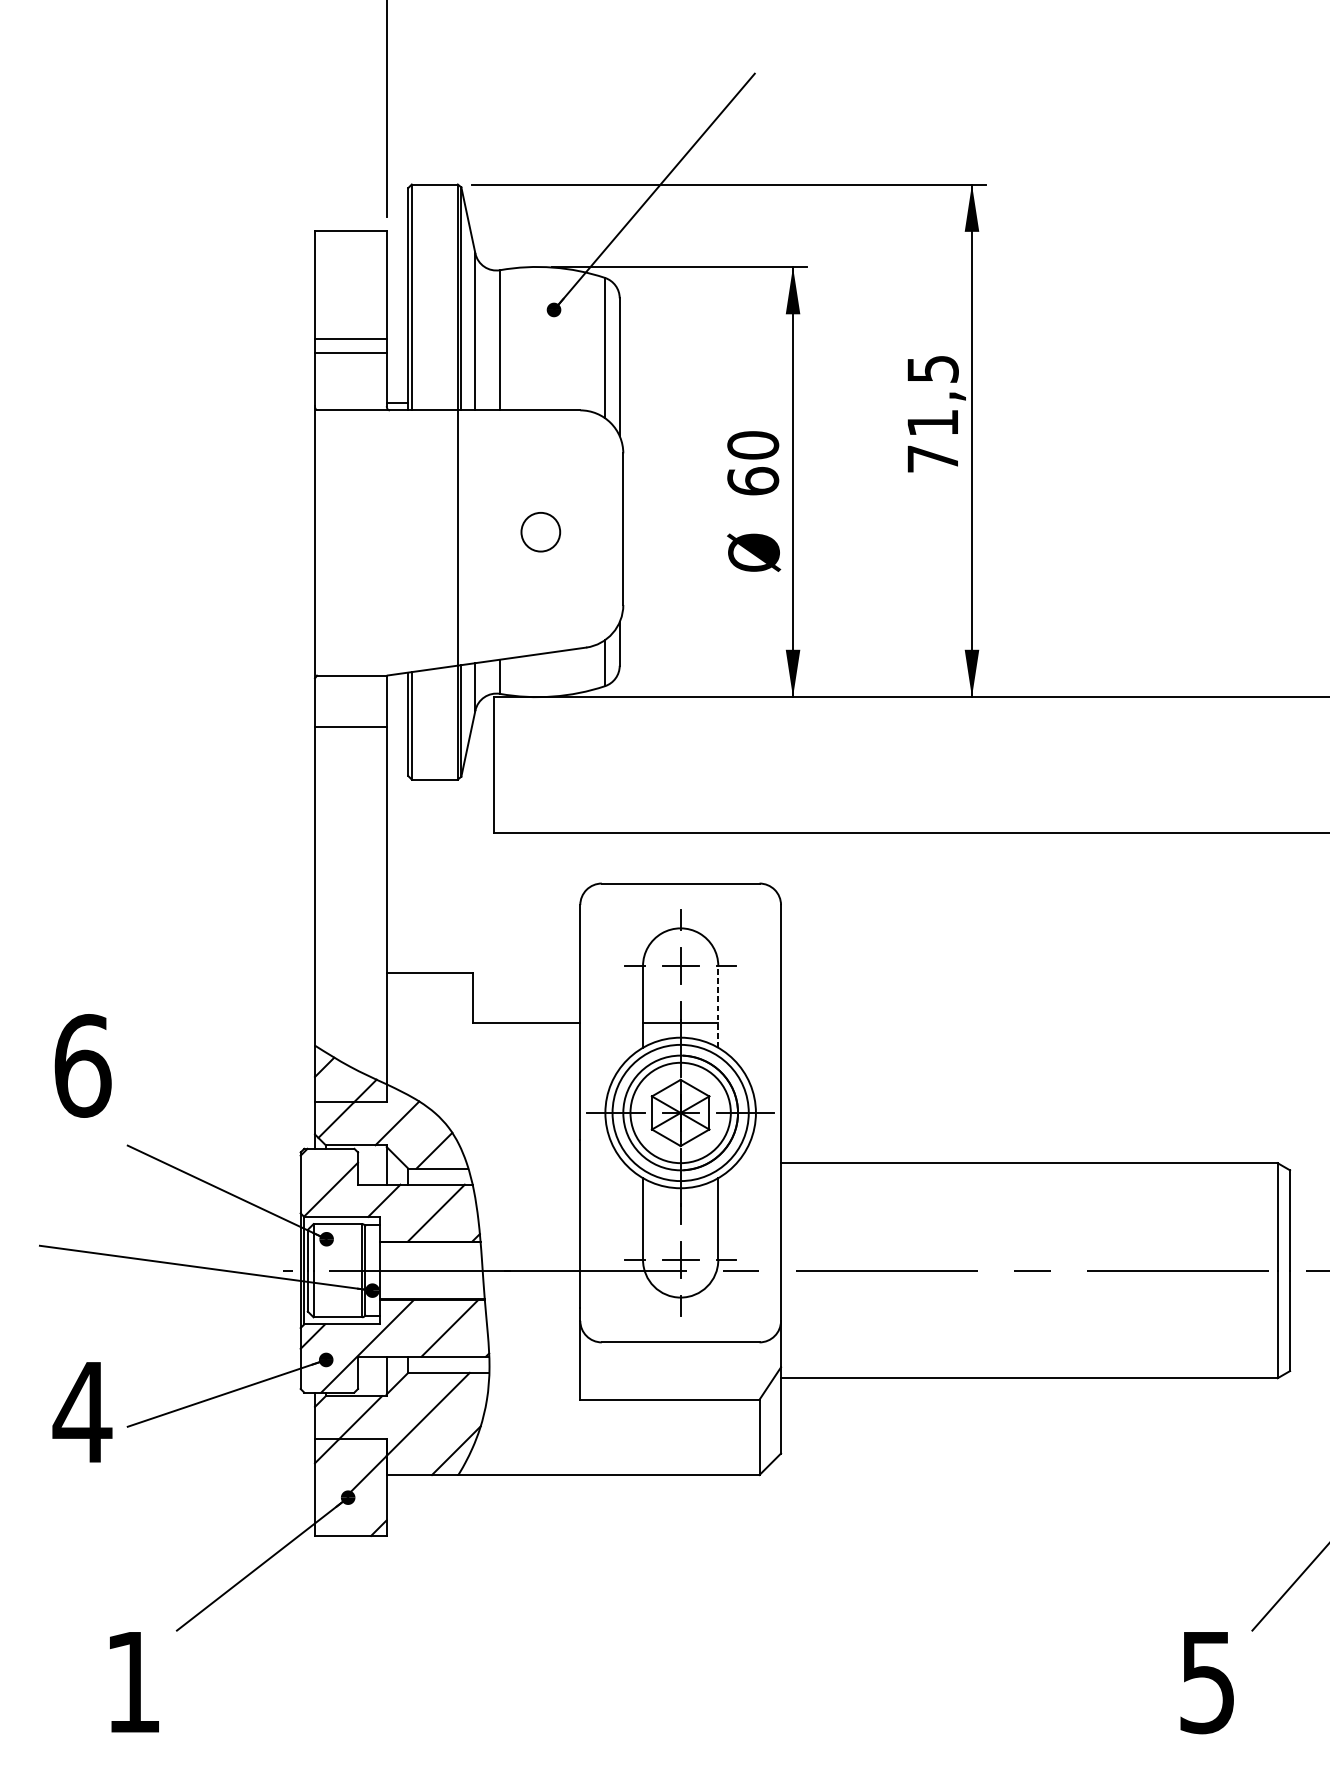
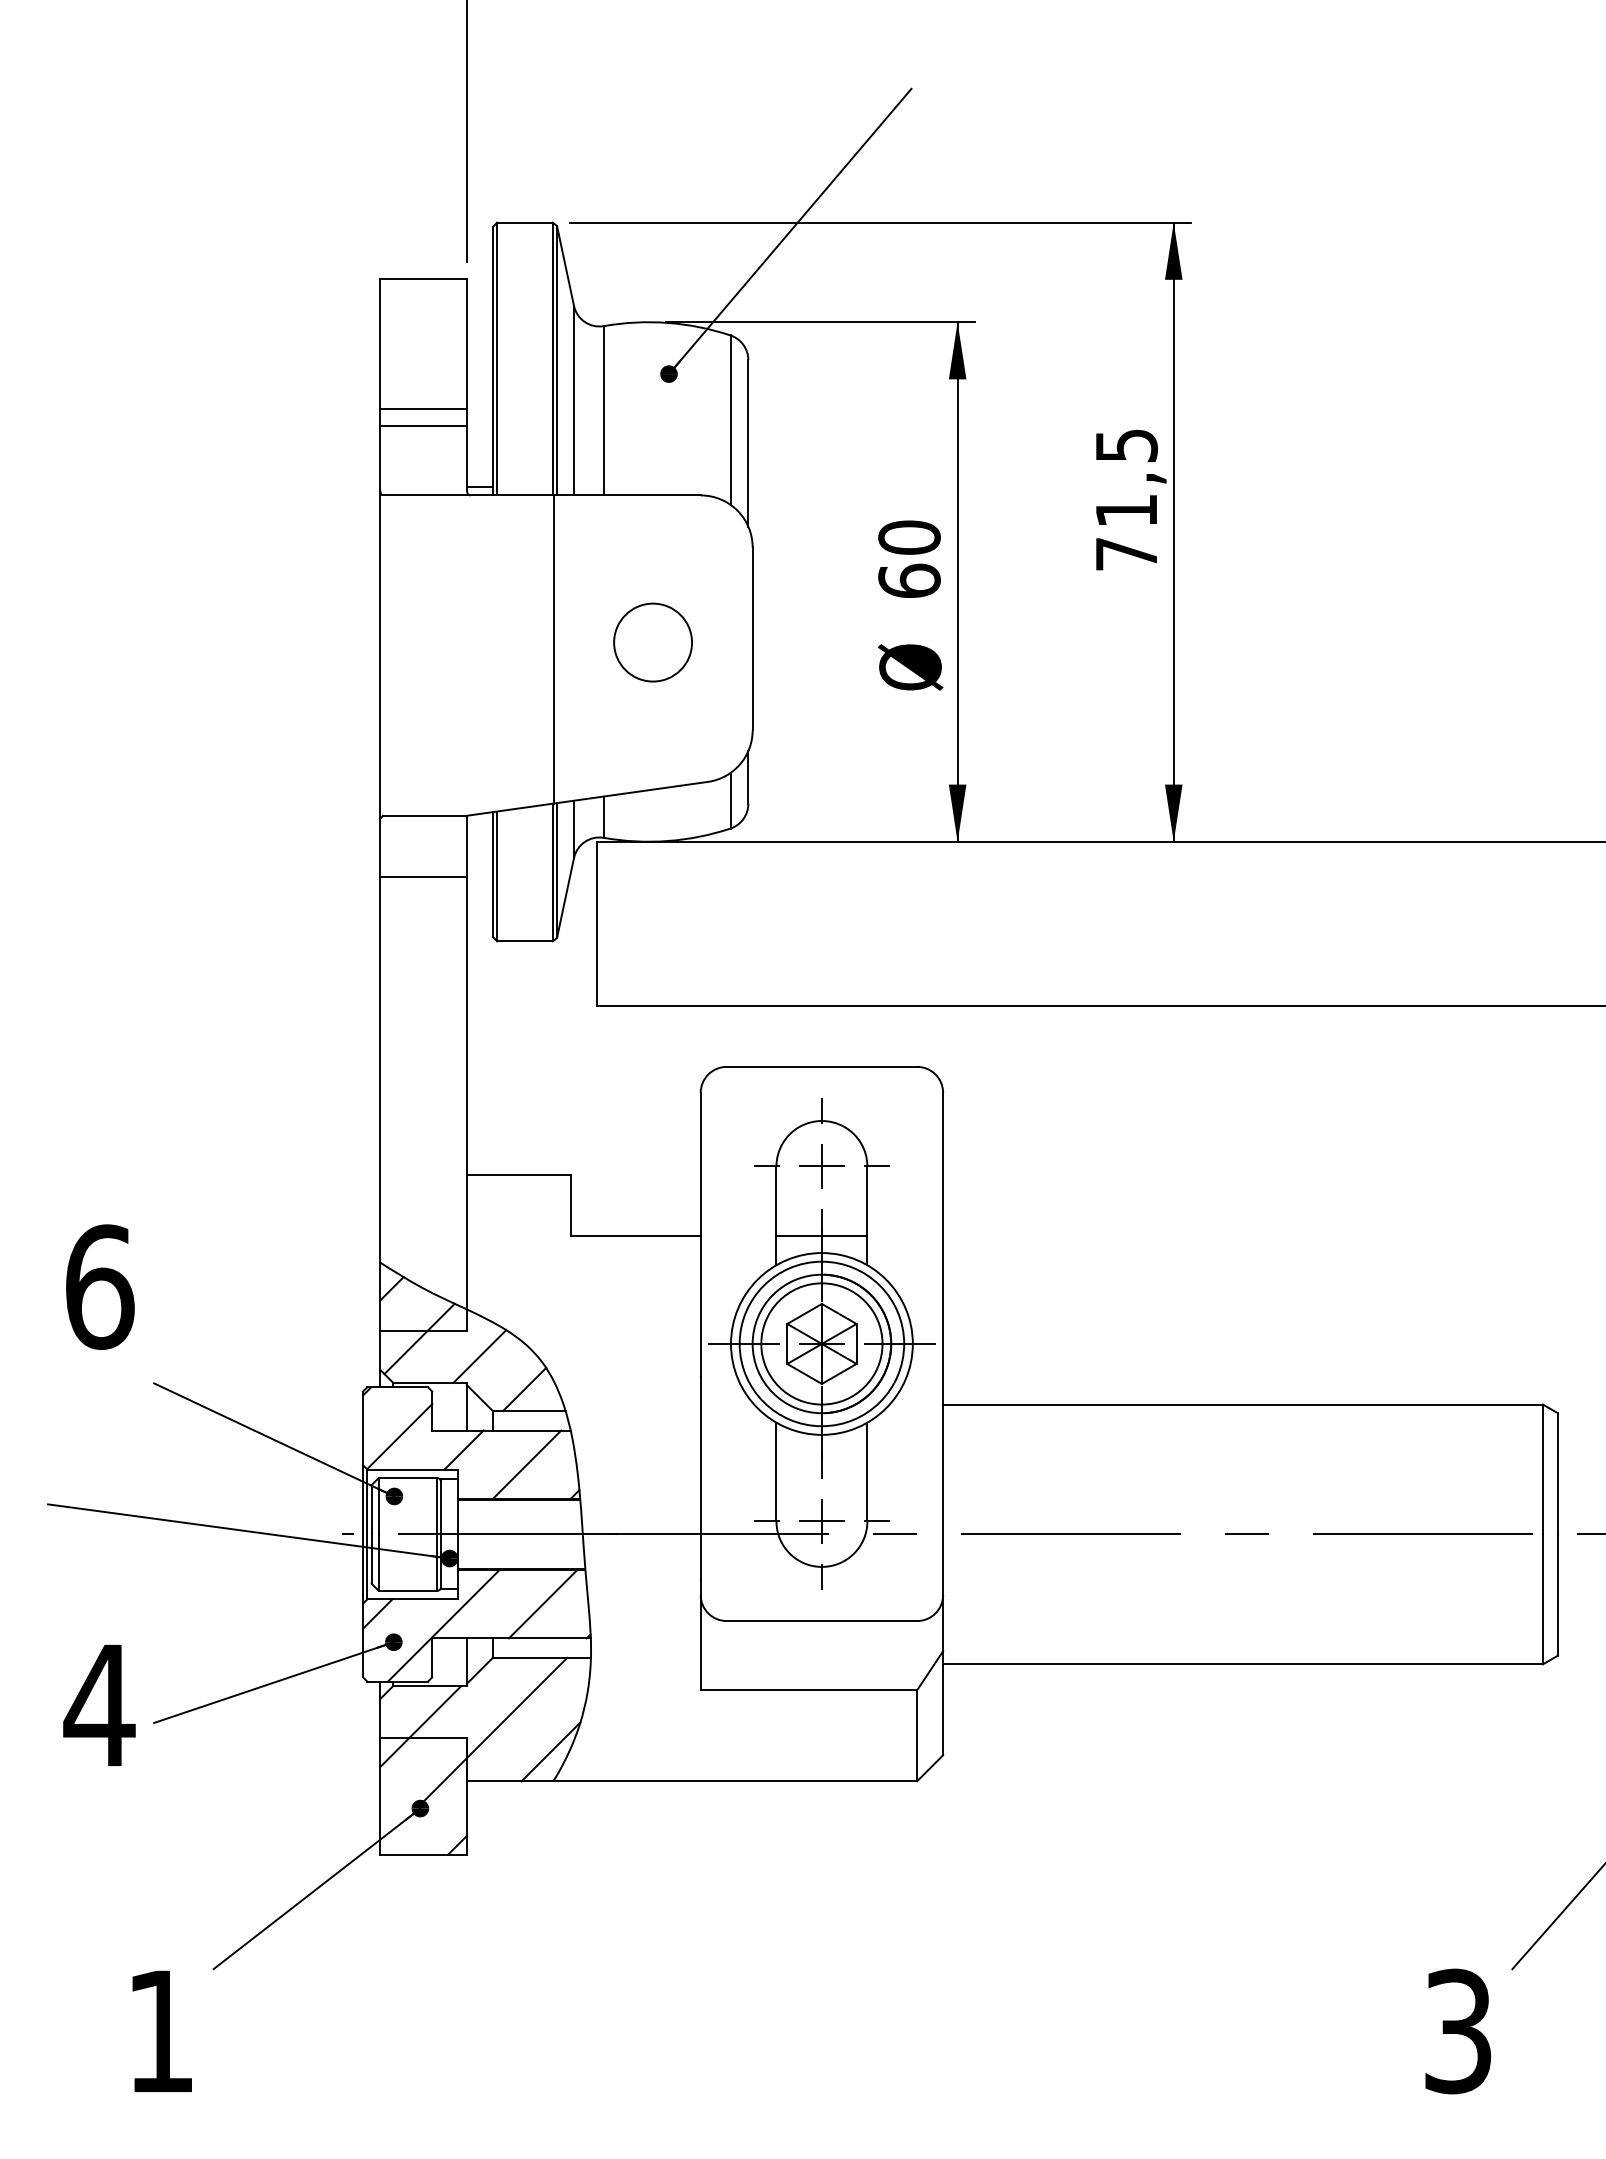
circle: (540, 532) -> (652, 642), size x1.67
line: (718, 1006) -> (867, 1215), dashed -> solid
text: (1207, 1681) -> (1458, 2030), 5 -> 3

